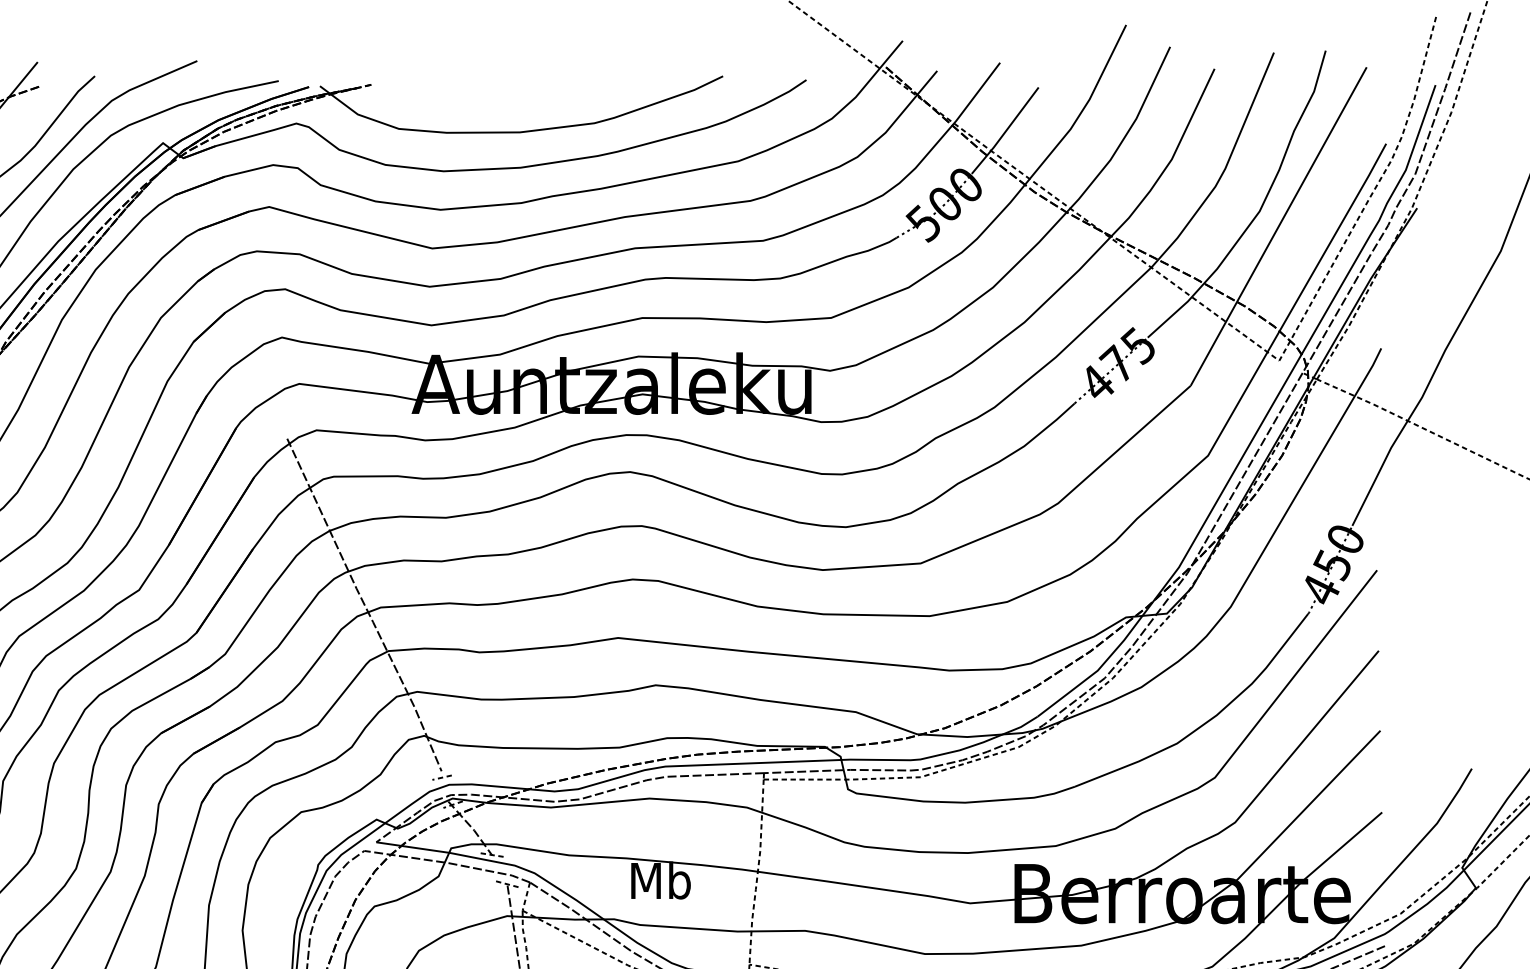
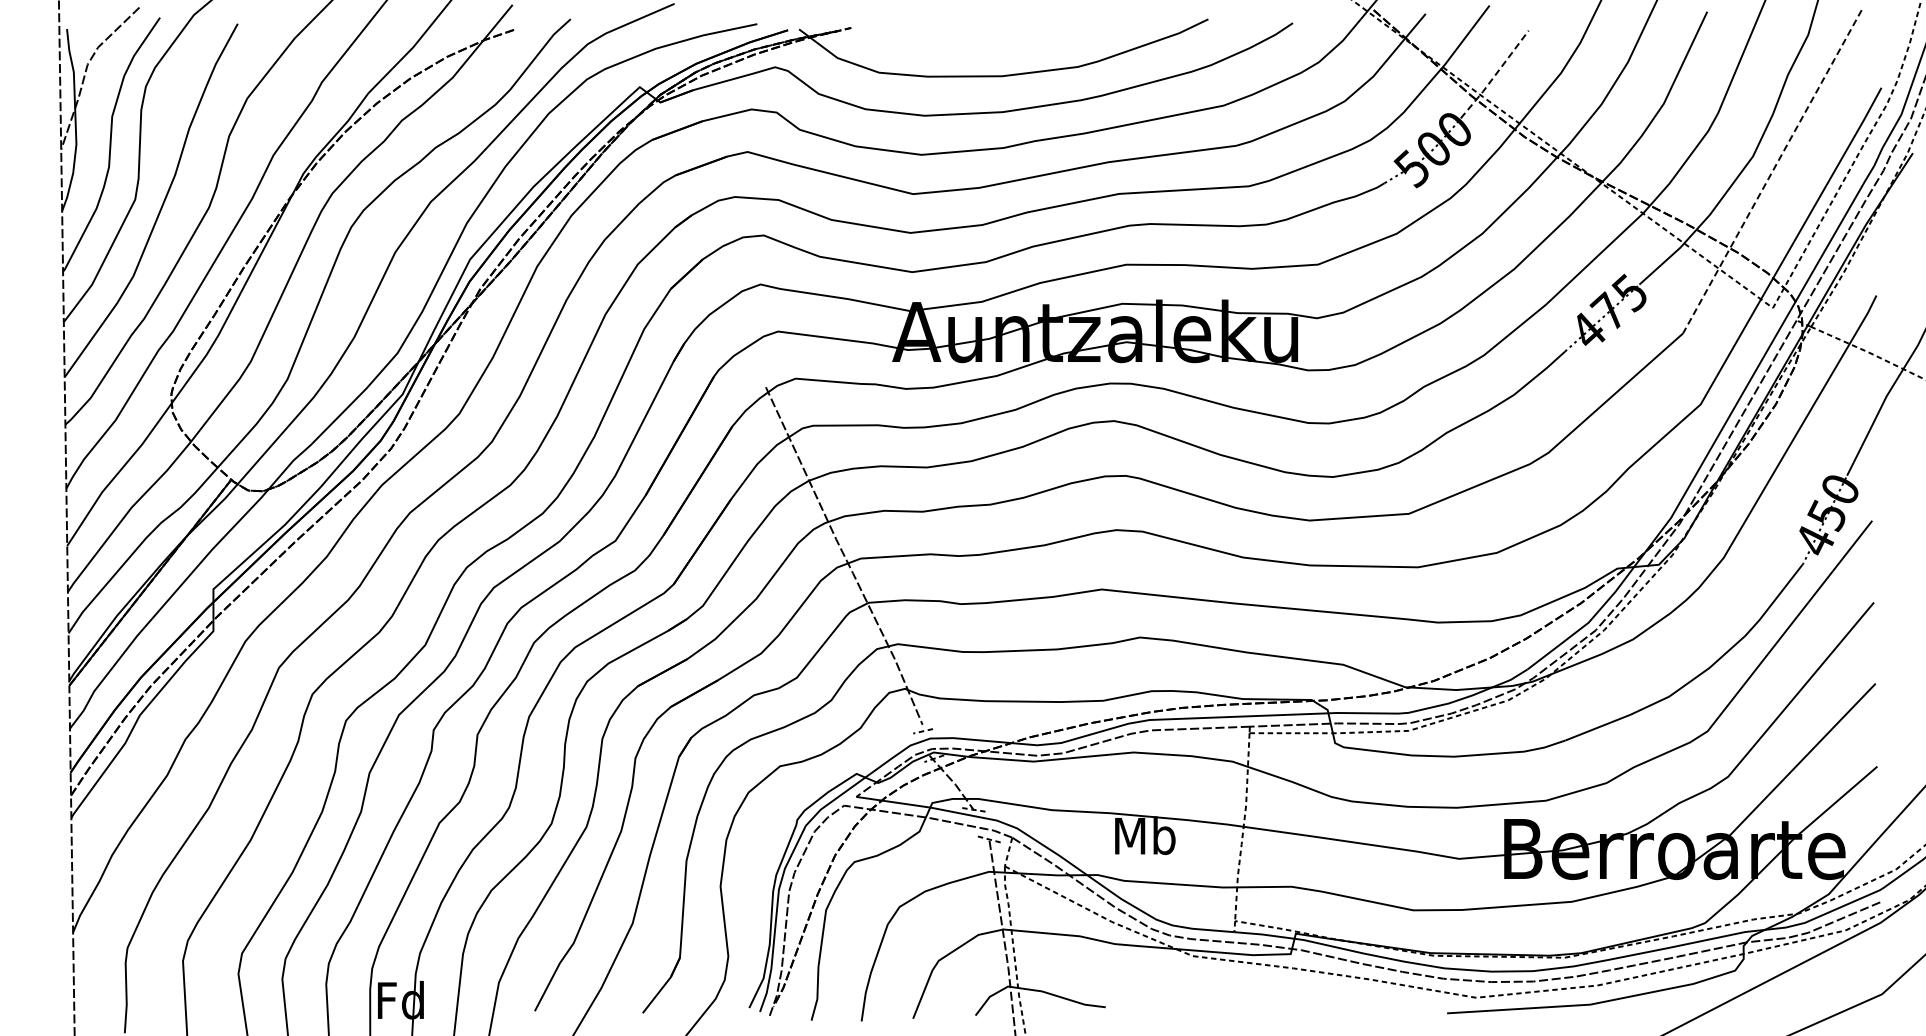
line: (1005, 130) -> (1495, 74), solid -> dashed
line: (1278, 226) -> (1772, 171), solid -> dashed

